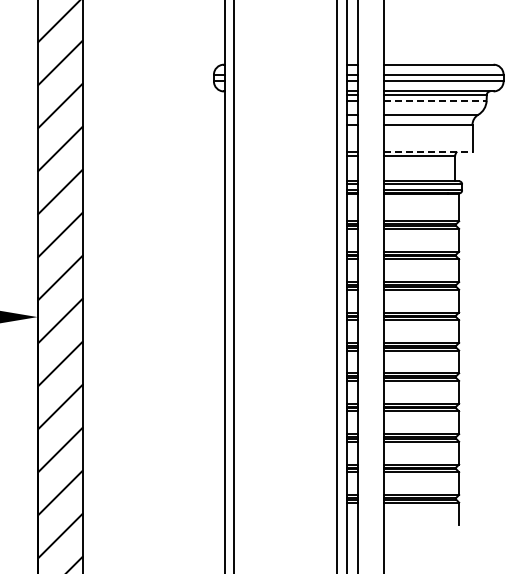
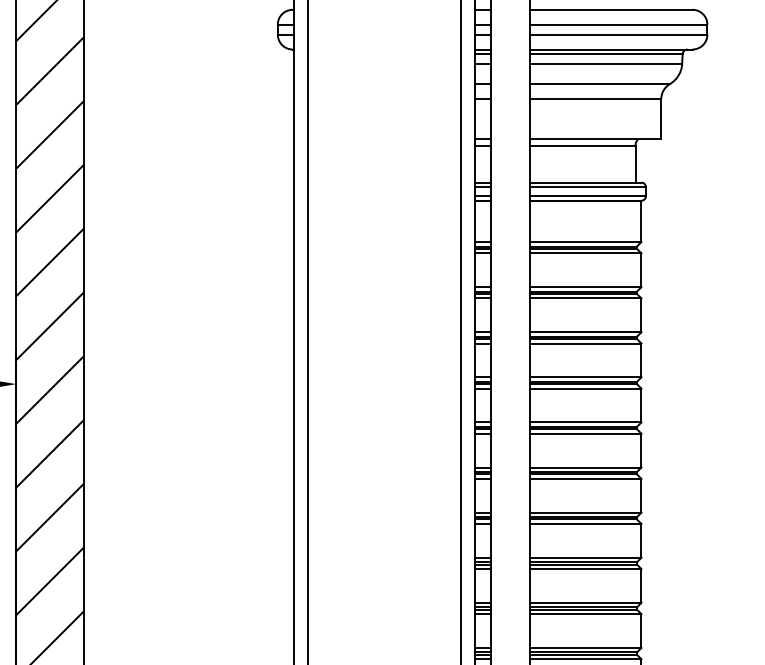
line: (435, 101) -> (606, 64), dashed -> solid
line: (428, 151) -> (596, 138), dashed -> solid

